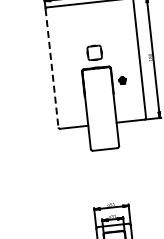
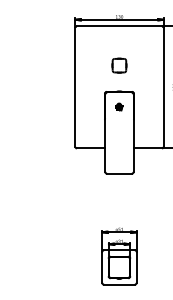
part: (94, 52) -> (119, 65), moved
line: (52, 68) -> (75, 87), dashed -> solid
part: (122, 79) -> (119, 106), moved

